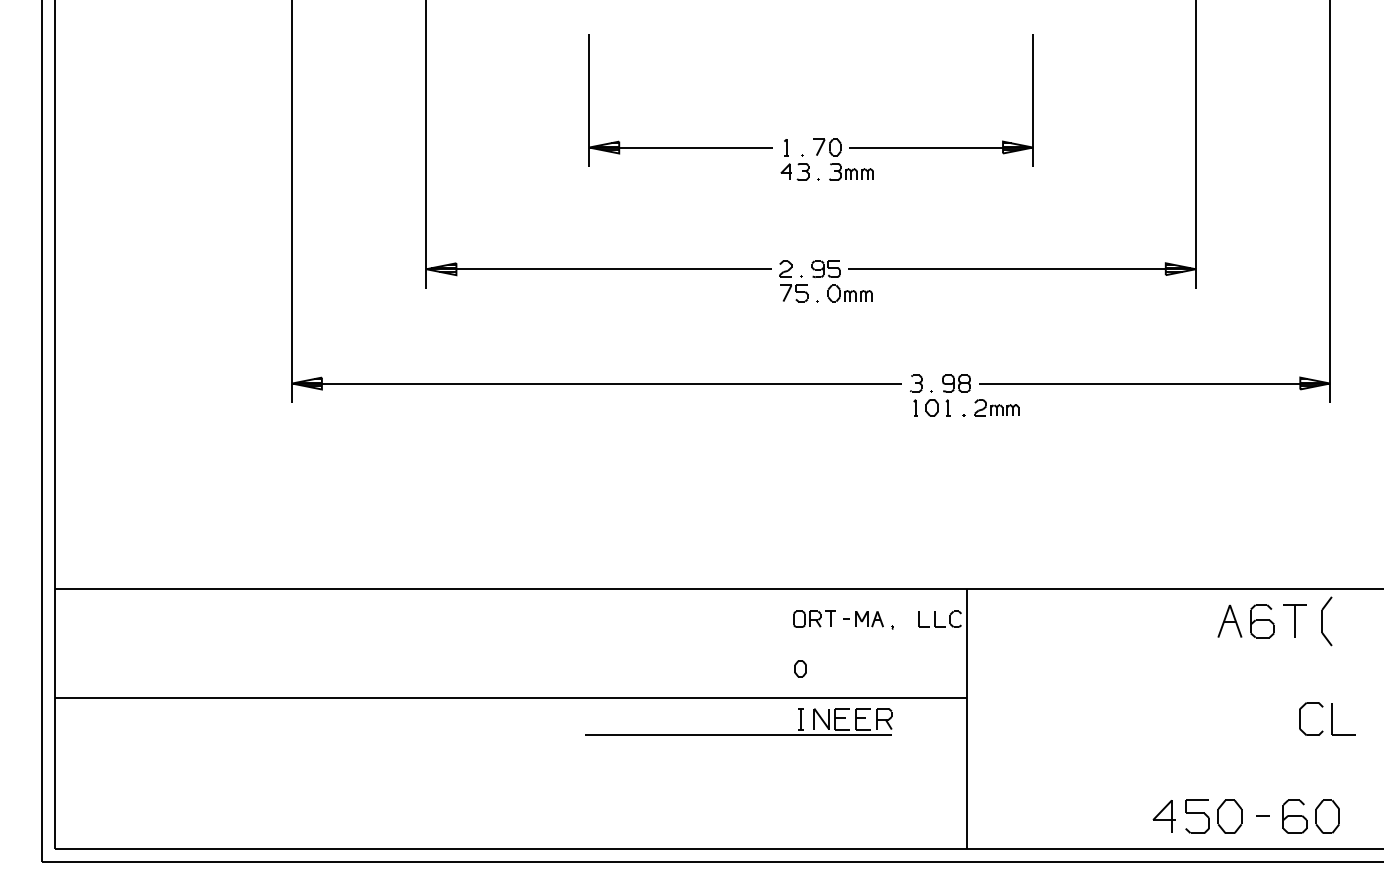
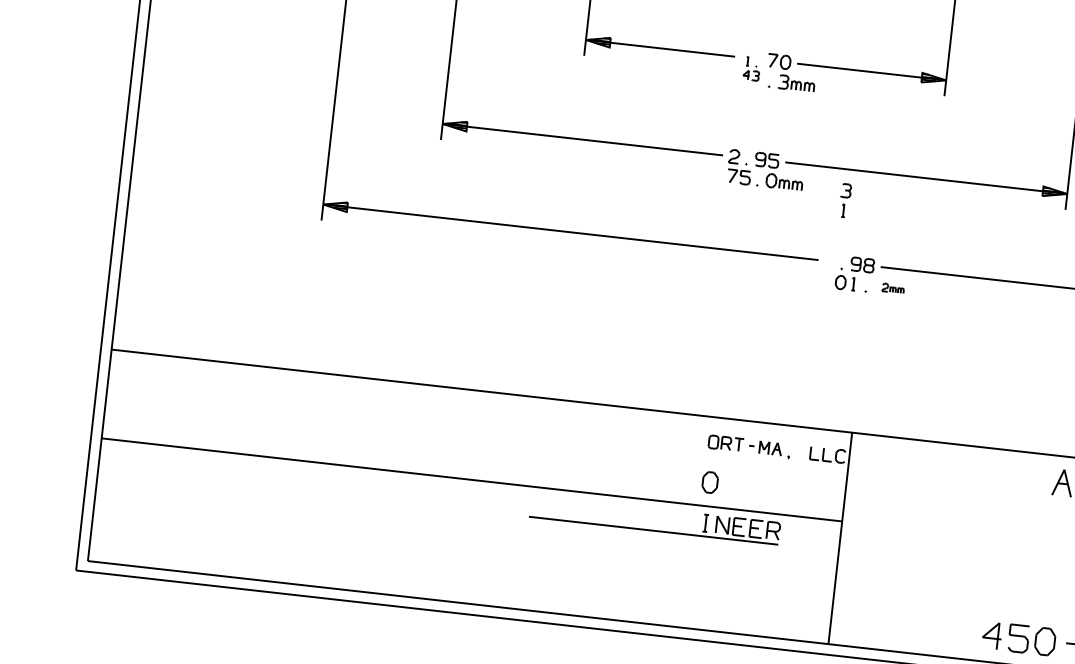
part: (794, 159) -> (751, 68), size x0.7
part: (916, 395) -> (845, 200), moved
part: (996, 407) -> (892, 288), size x0.6
part: (800, 668) -> (710, 482), size x1.6

